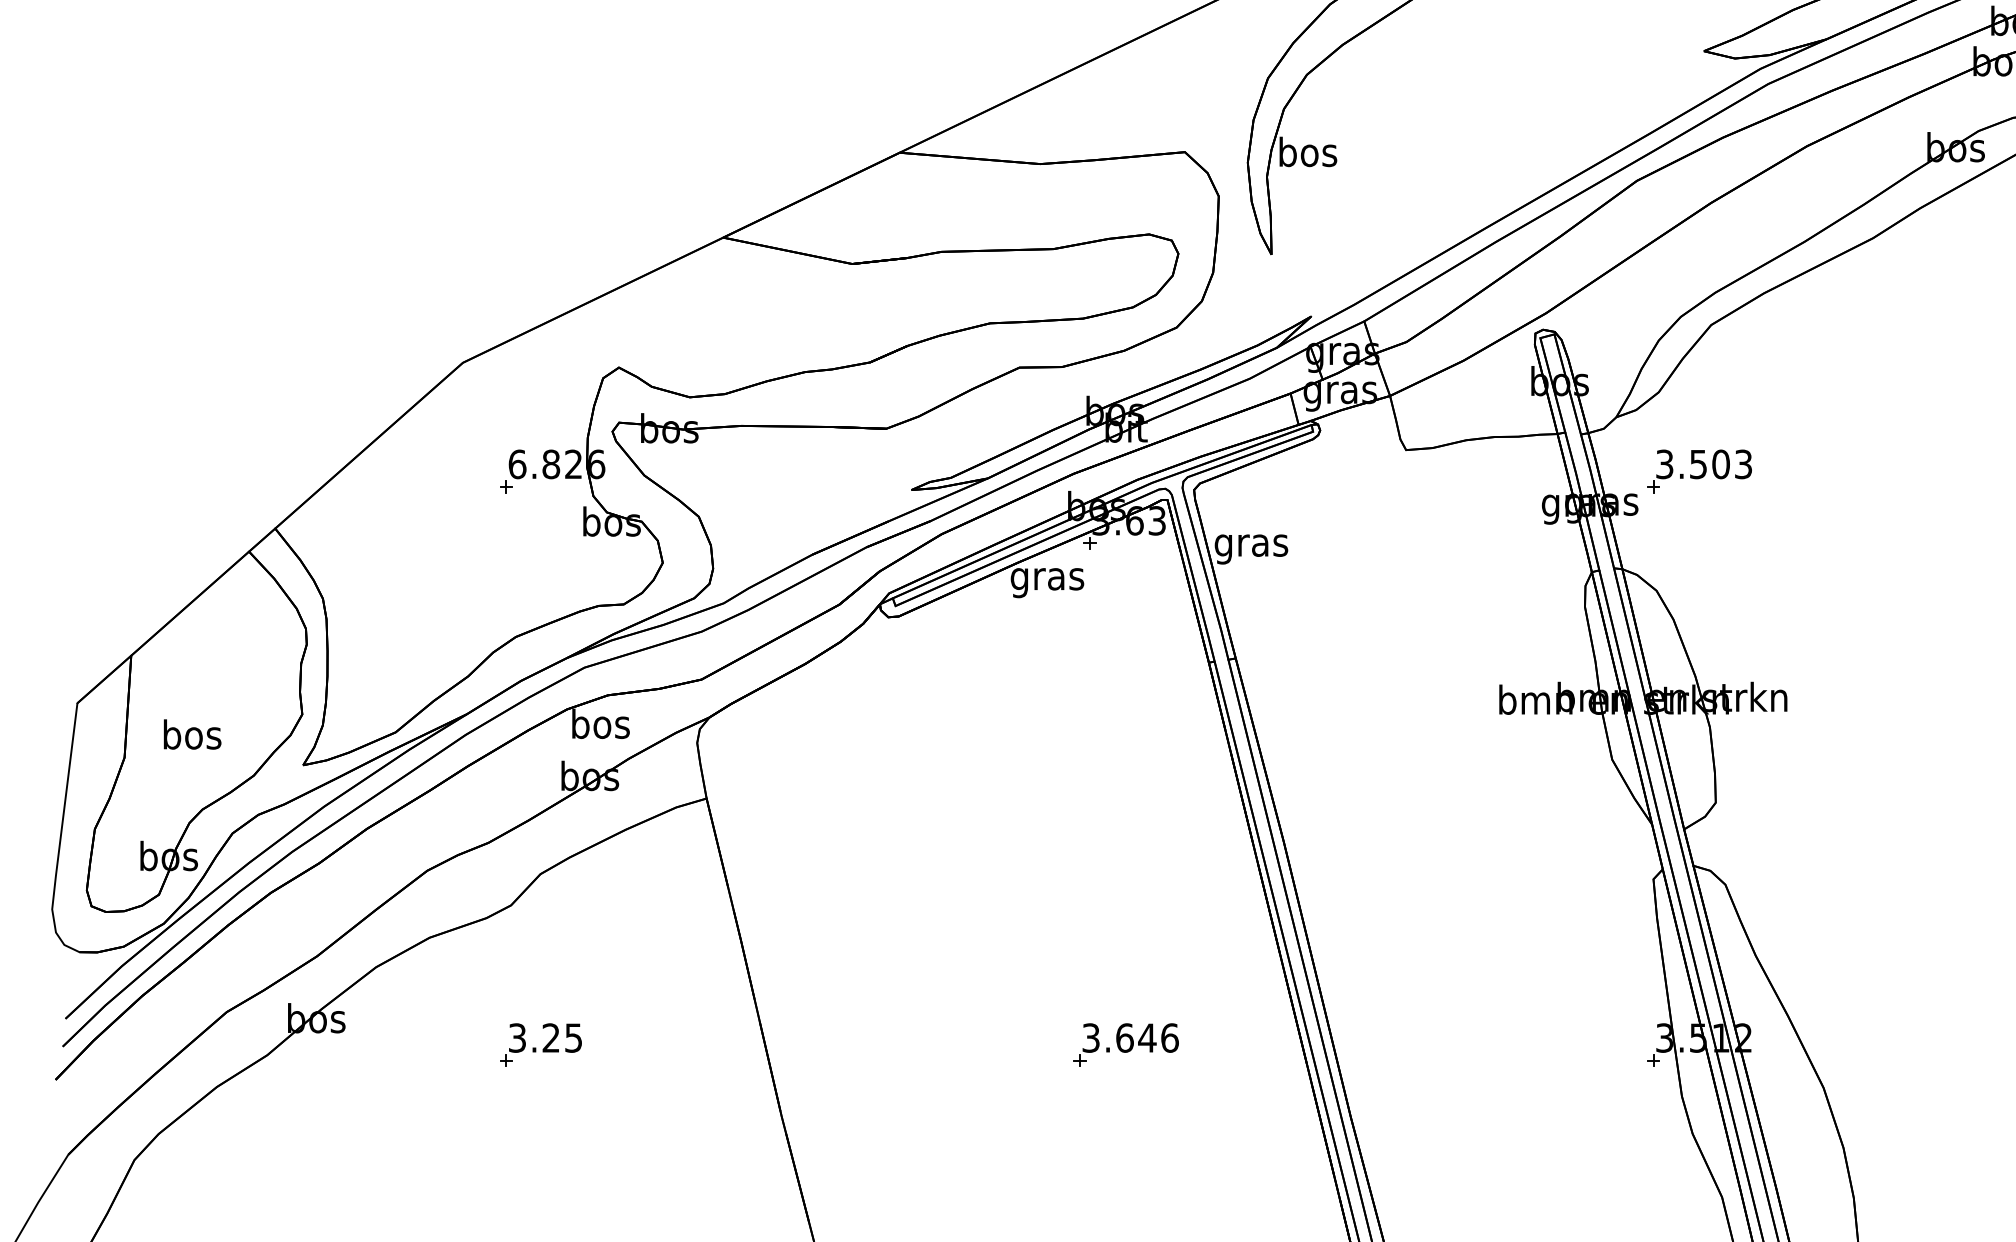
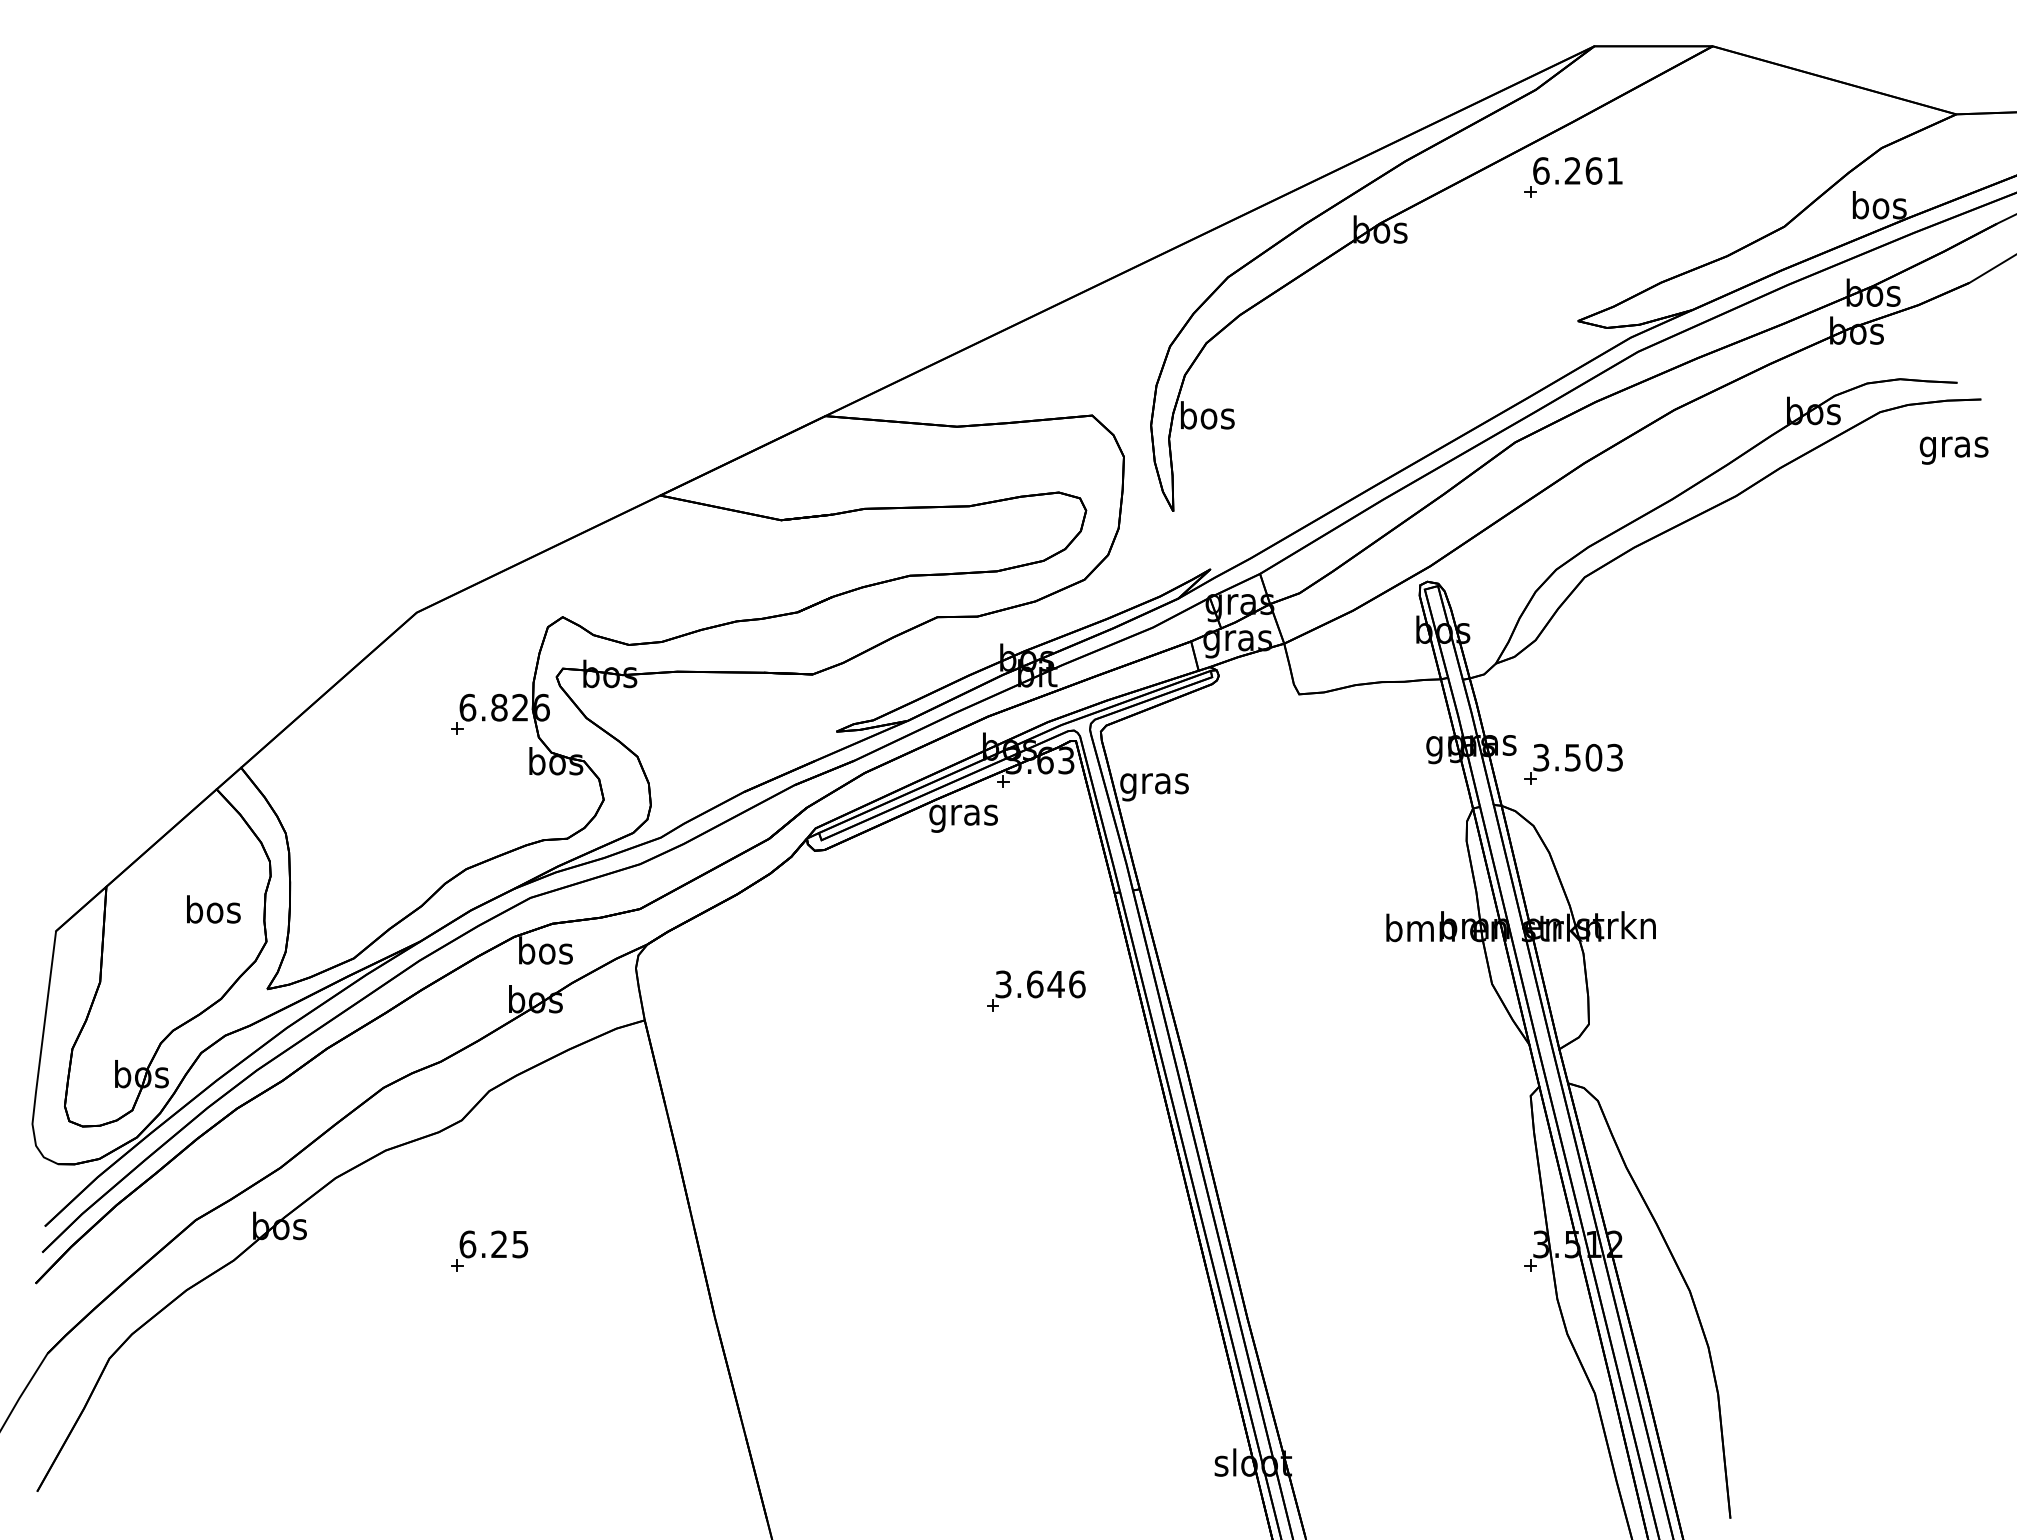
part: (1699, 470) -> (1573, 763), moved
text: (192, 734) -> (213, 909), moved
text: (517, 1038) -> (467, 1244), 3.25 -> 6.25
part: (1126, 1044) -> (1036, 990), moved

